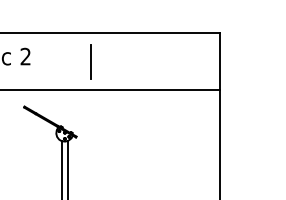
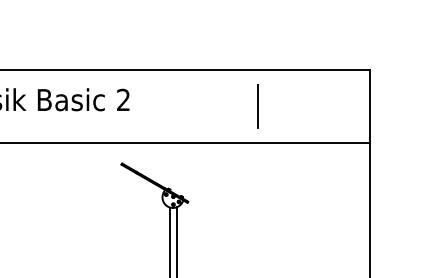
line: (90, 61) -> (257, 106), moved

